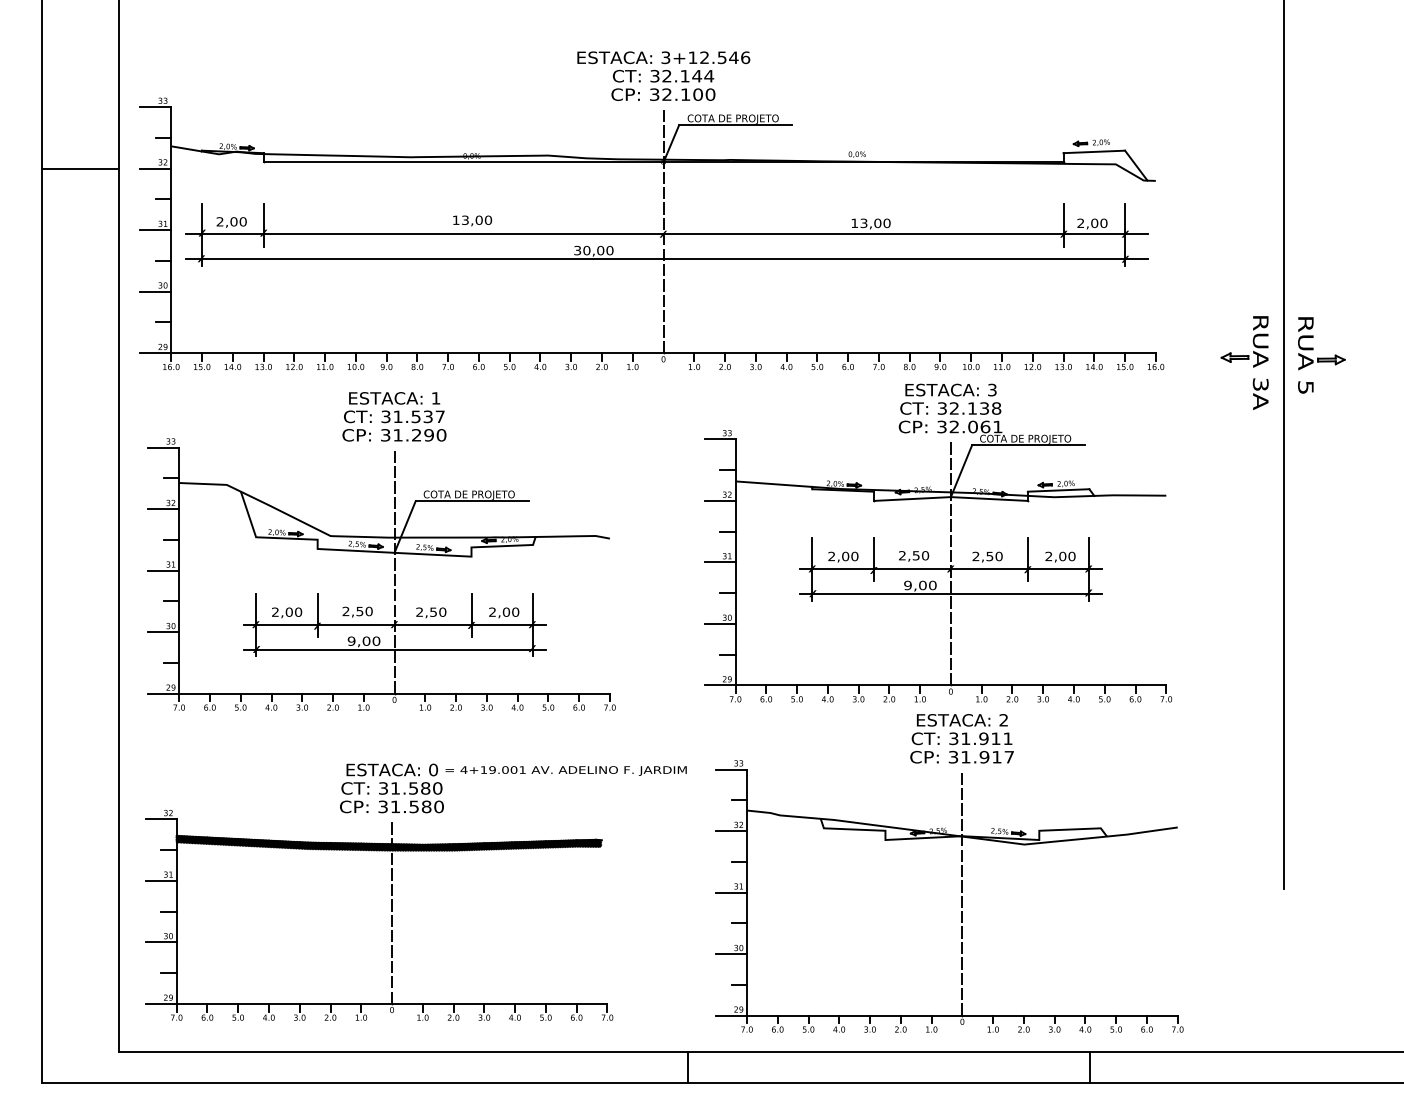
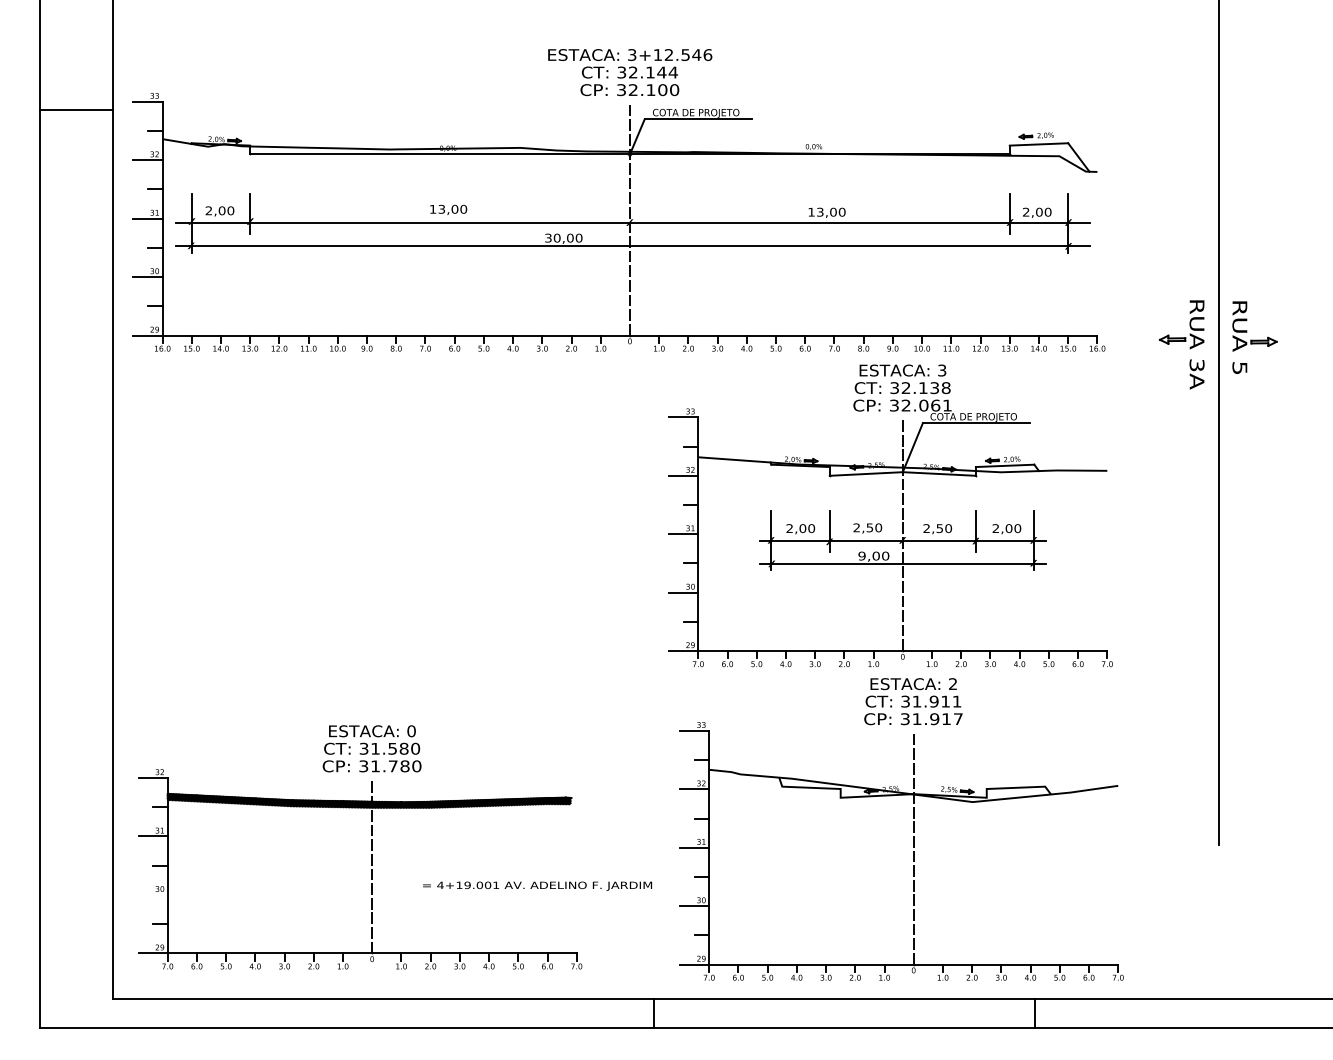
line: (80, 168) -> (76, 109), moved
part: (381, 551) -> (362, 523), removed
text: (566, 770) -> (537, 885), moved
text: (413, 807) -> (392, 766), 31.580 -> 31.780
line: (160, 941) -> (152, 894), removed

